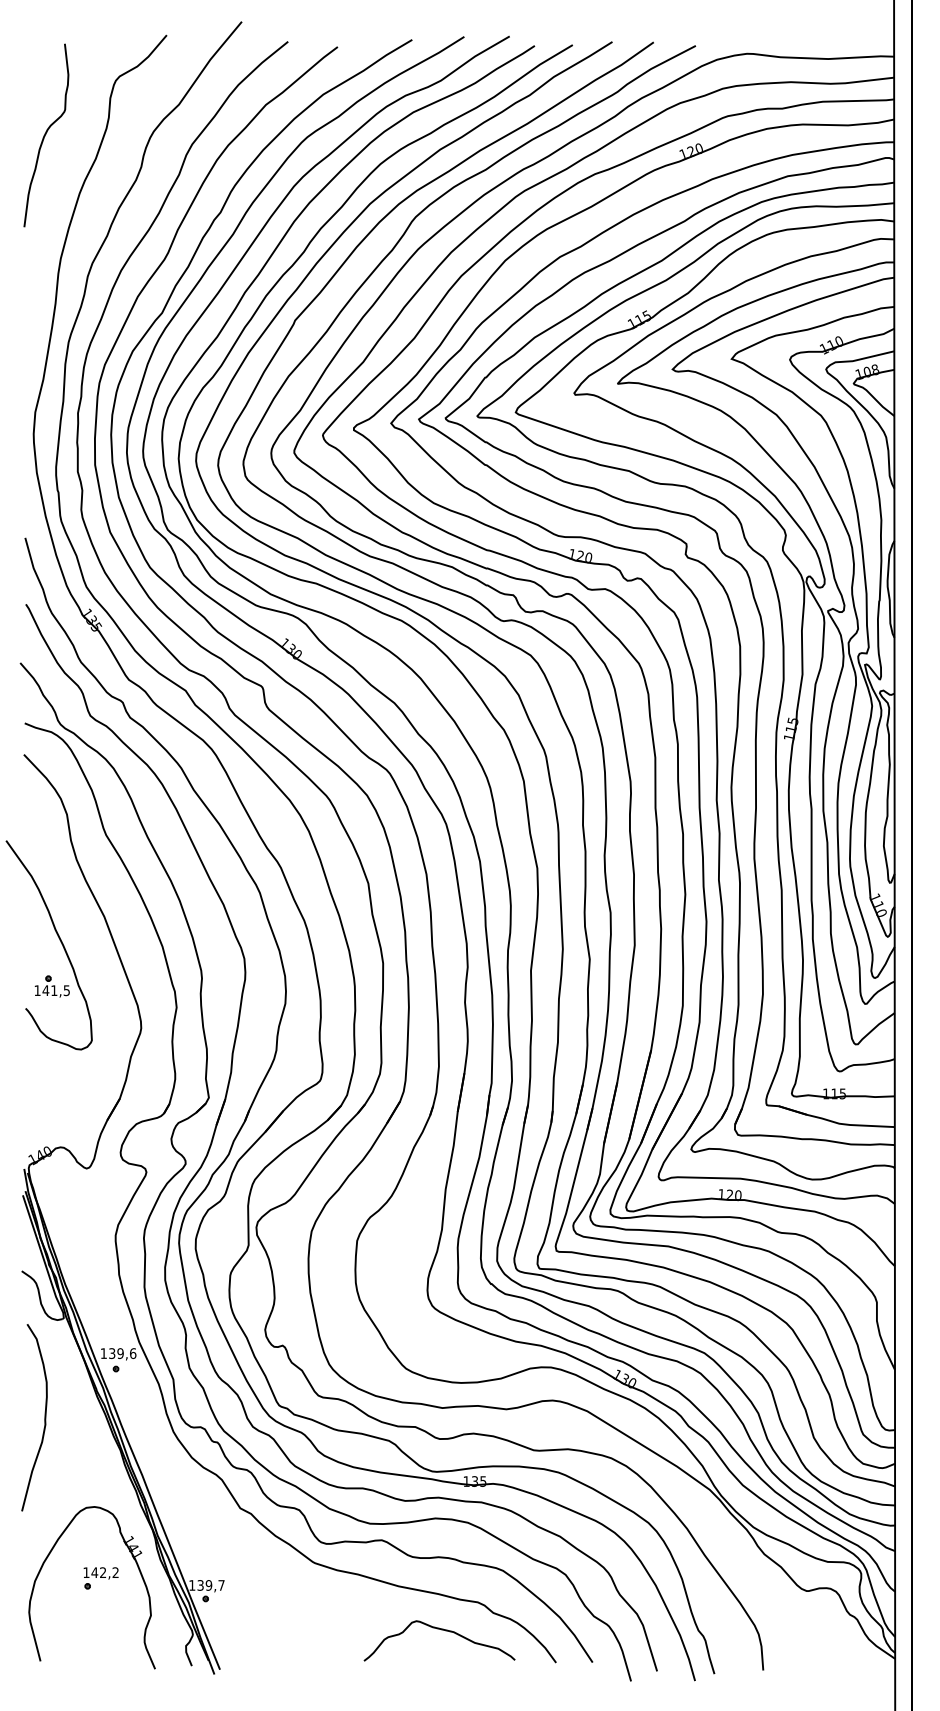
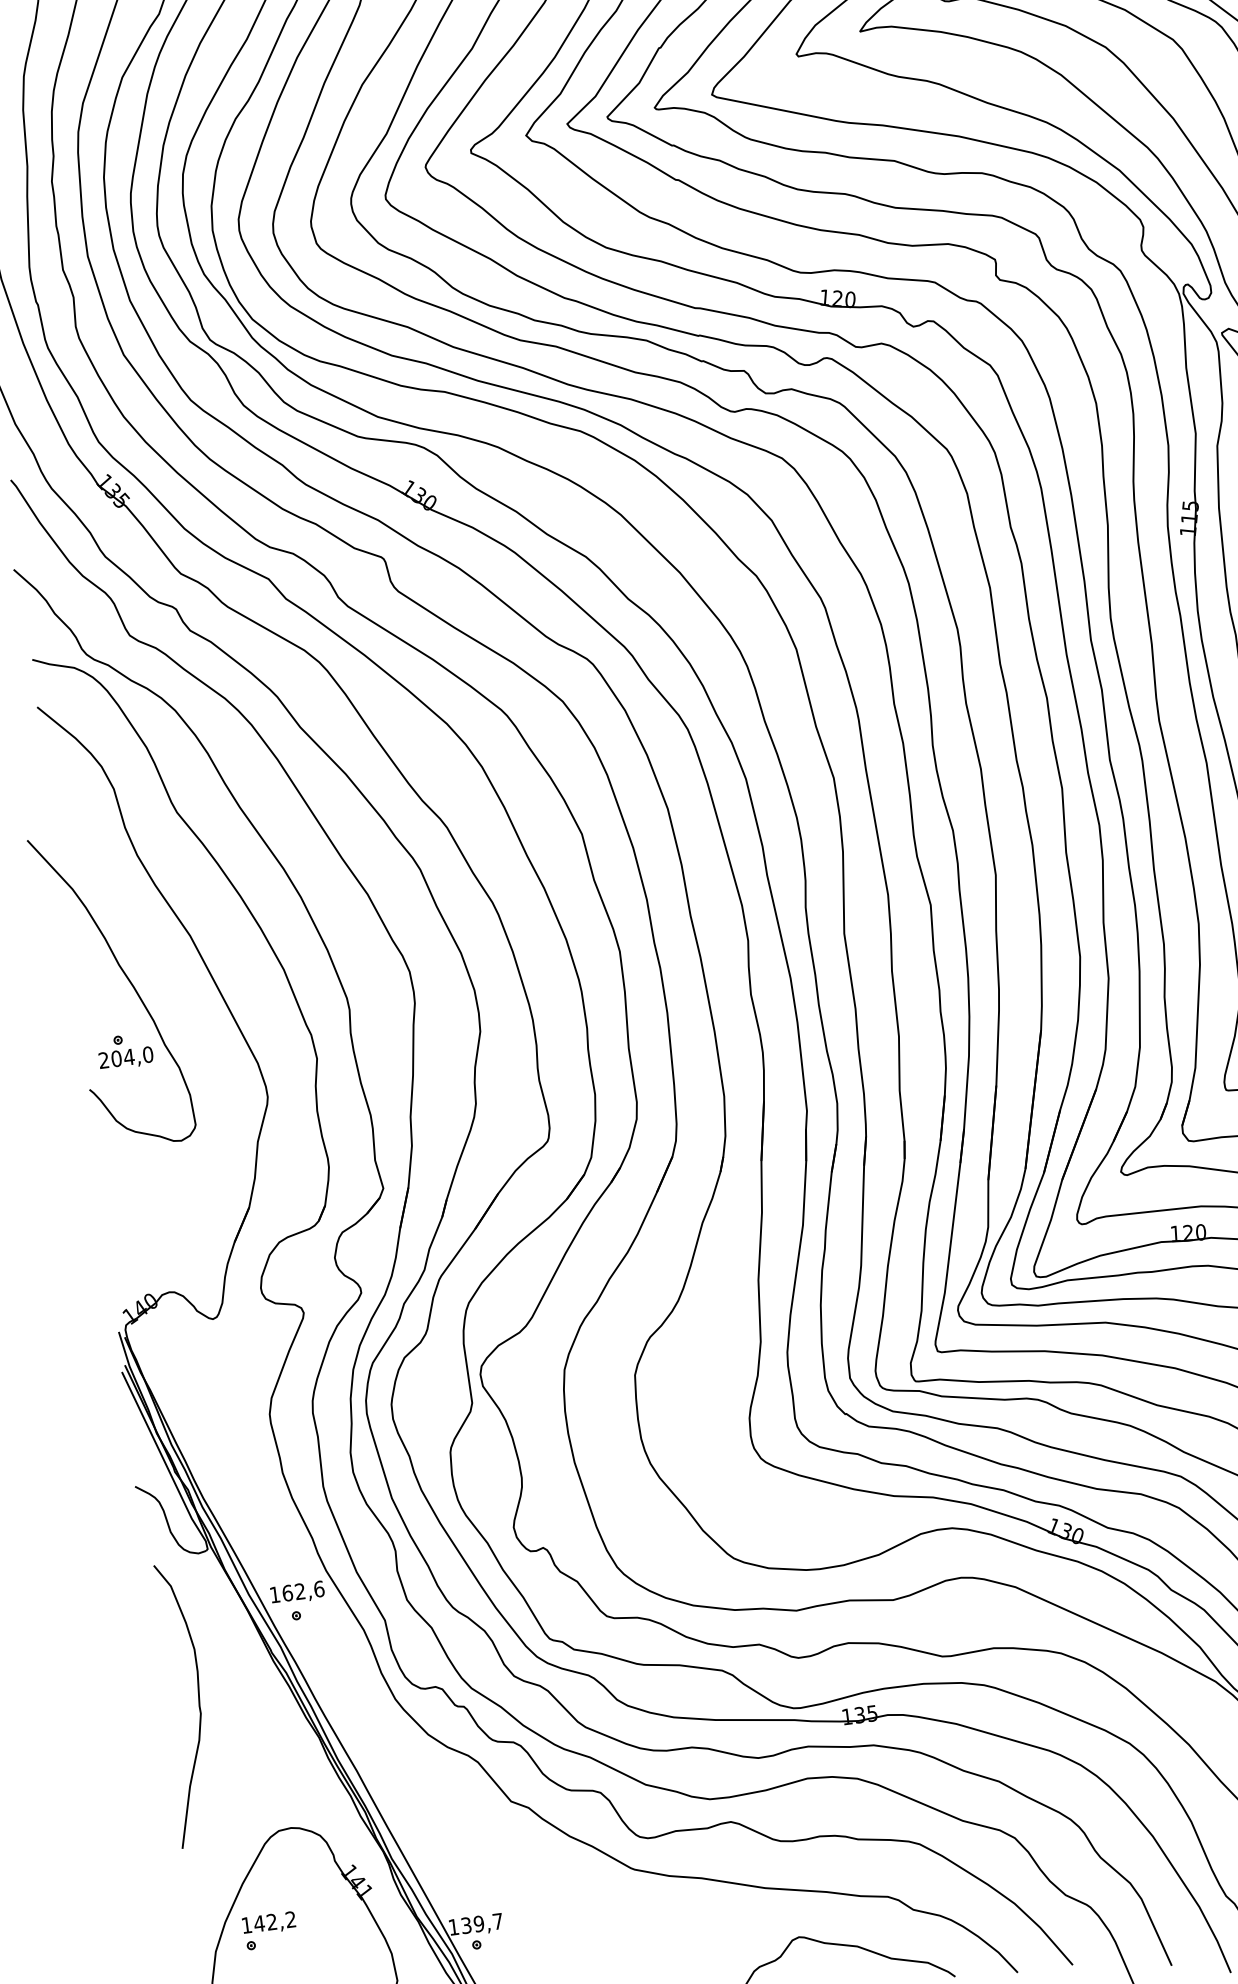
text: (52, 990) -> (126, 1057), 141,5 -> 204,0
text: (116, 1353) -> (294, 1592), 139,6 -> 162,6
part: (100, 1578) -> (269, 1931), moved

